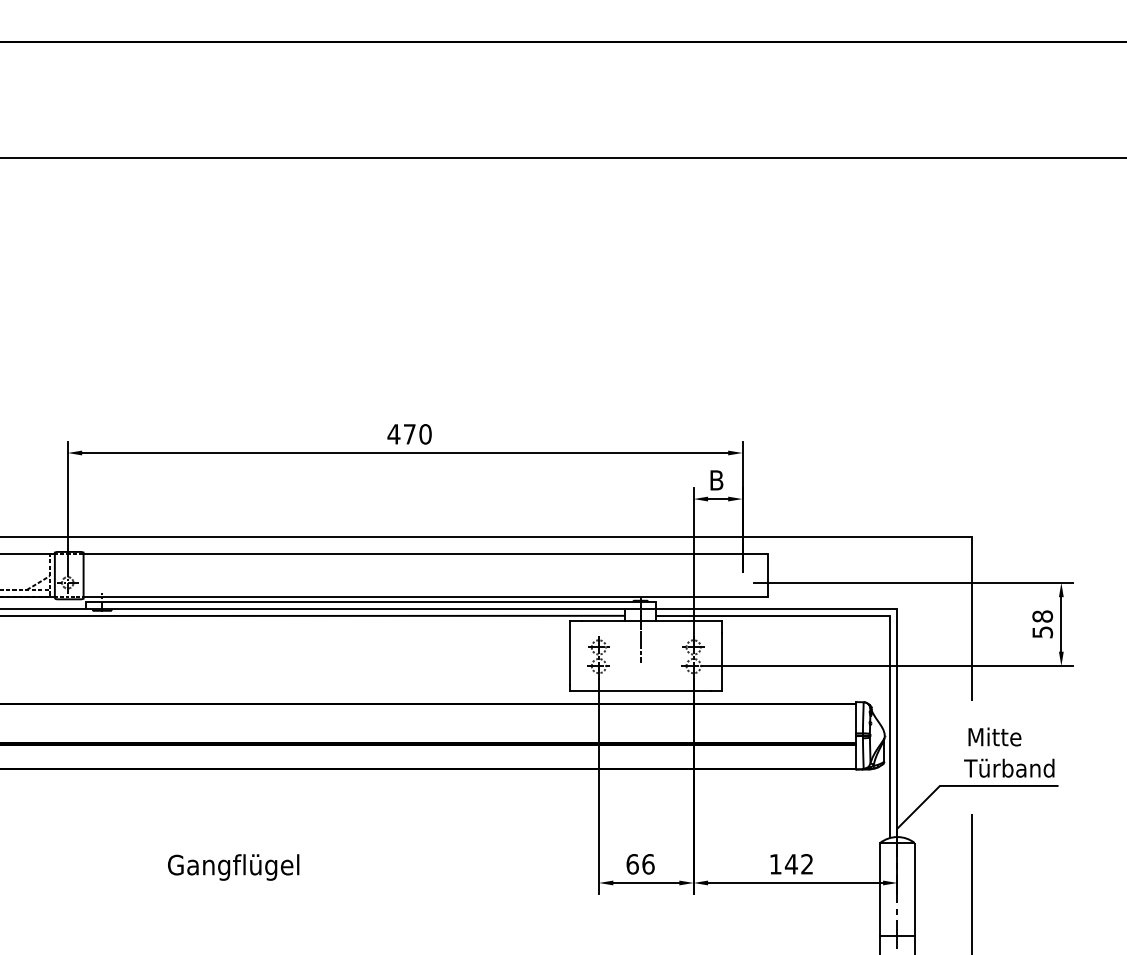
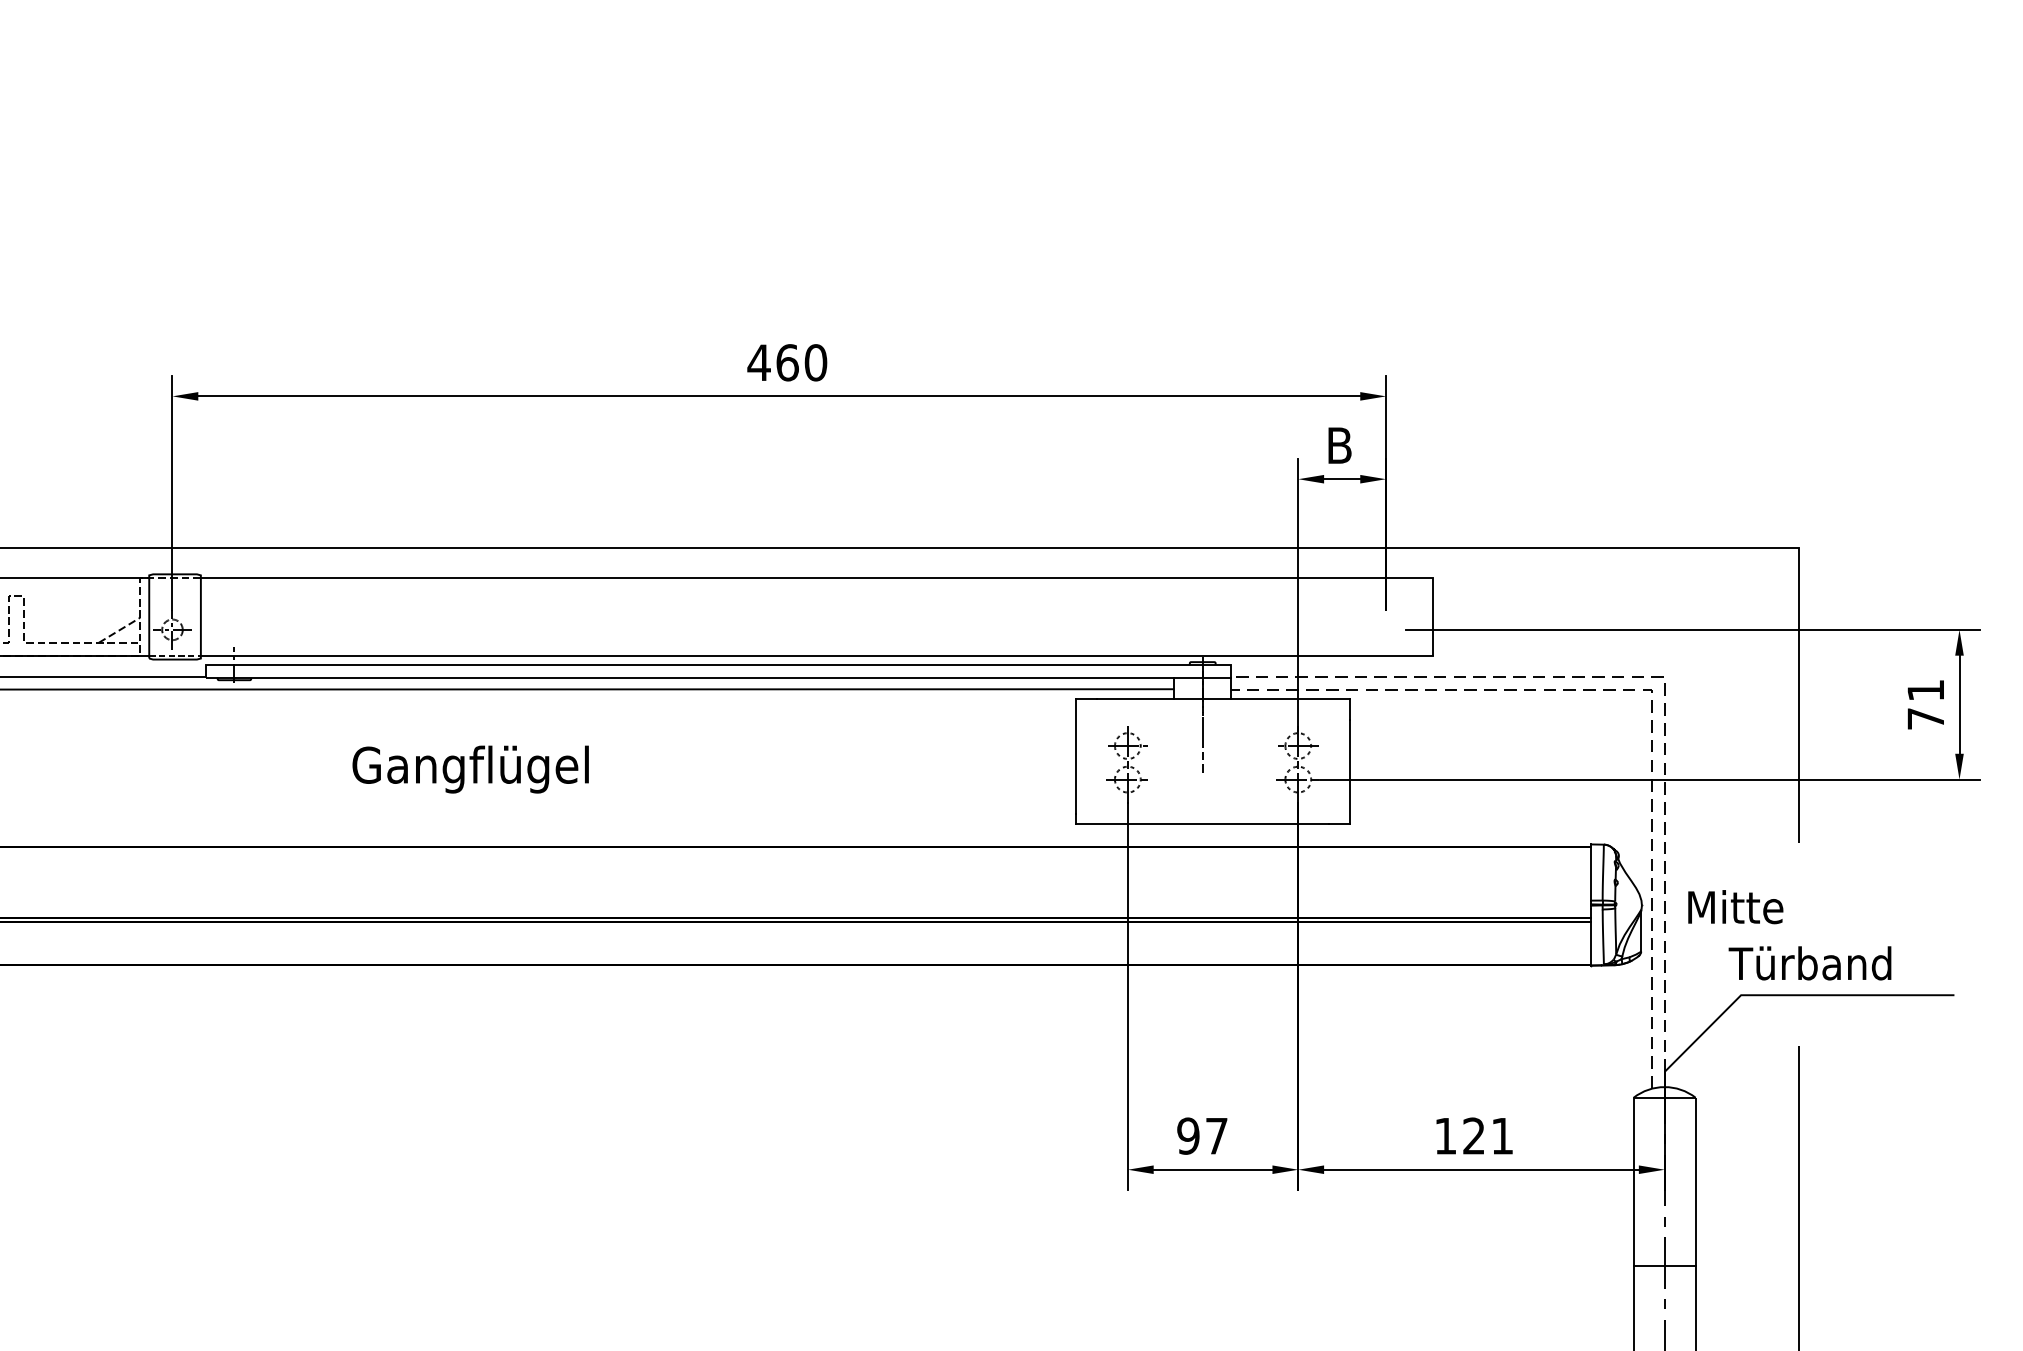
text: (409, 434) -> (787, 363), 470 -> 460
line: (886, 608) -> (1645, 676), solid -> dashed
line: (884, 616) -> (1641, 690), solid -> dashed
text: (1042, 624) -> (1925, 704), 58 -> 71
text: (994, 736) -> (1734, 906), moved
text: (1009, 767) -> (1810, 962), moved
text: (640, 864) -> (1202, 1136), 66 -> 97
text: (798, 864) -> (1486, 1136), 142 -> 121
text: (233, 867) -> (470, 769), moved

